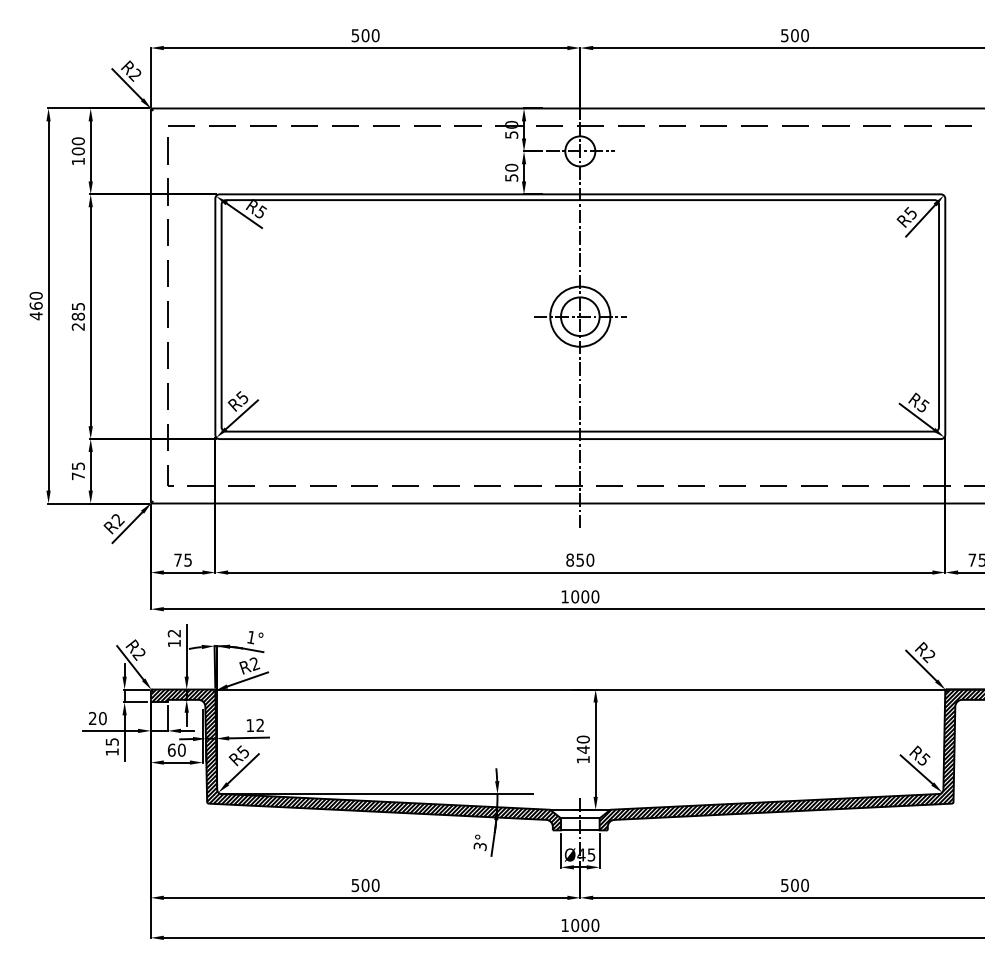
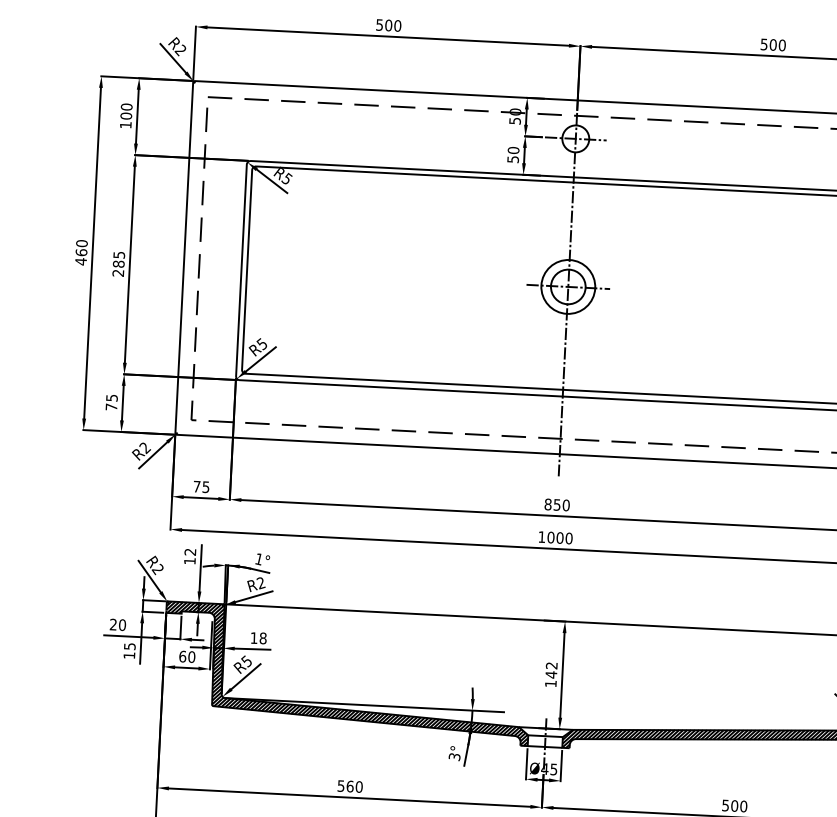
text: (260, 725) -> (263, 638), 12 -> 18
text: (582, 739) -> (551, 665), 140 -> 142
text: (365, 884) -> (350, 785), 500 -> 560

